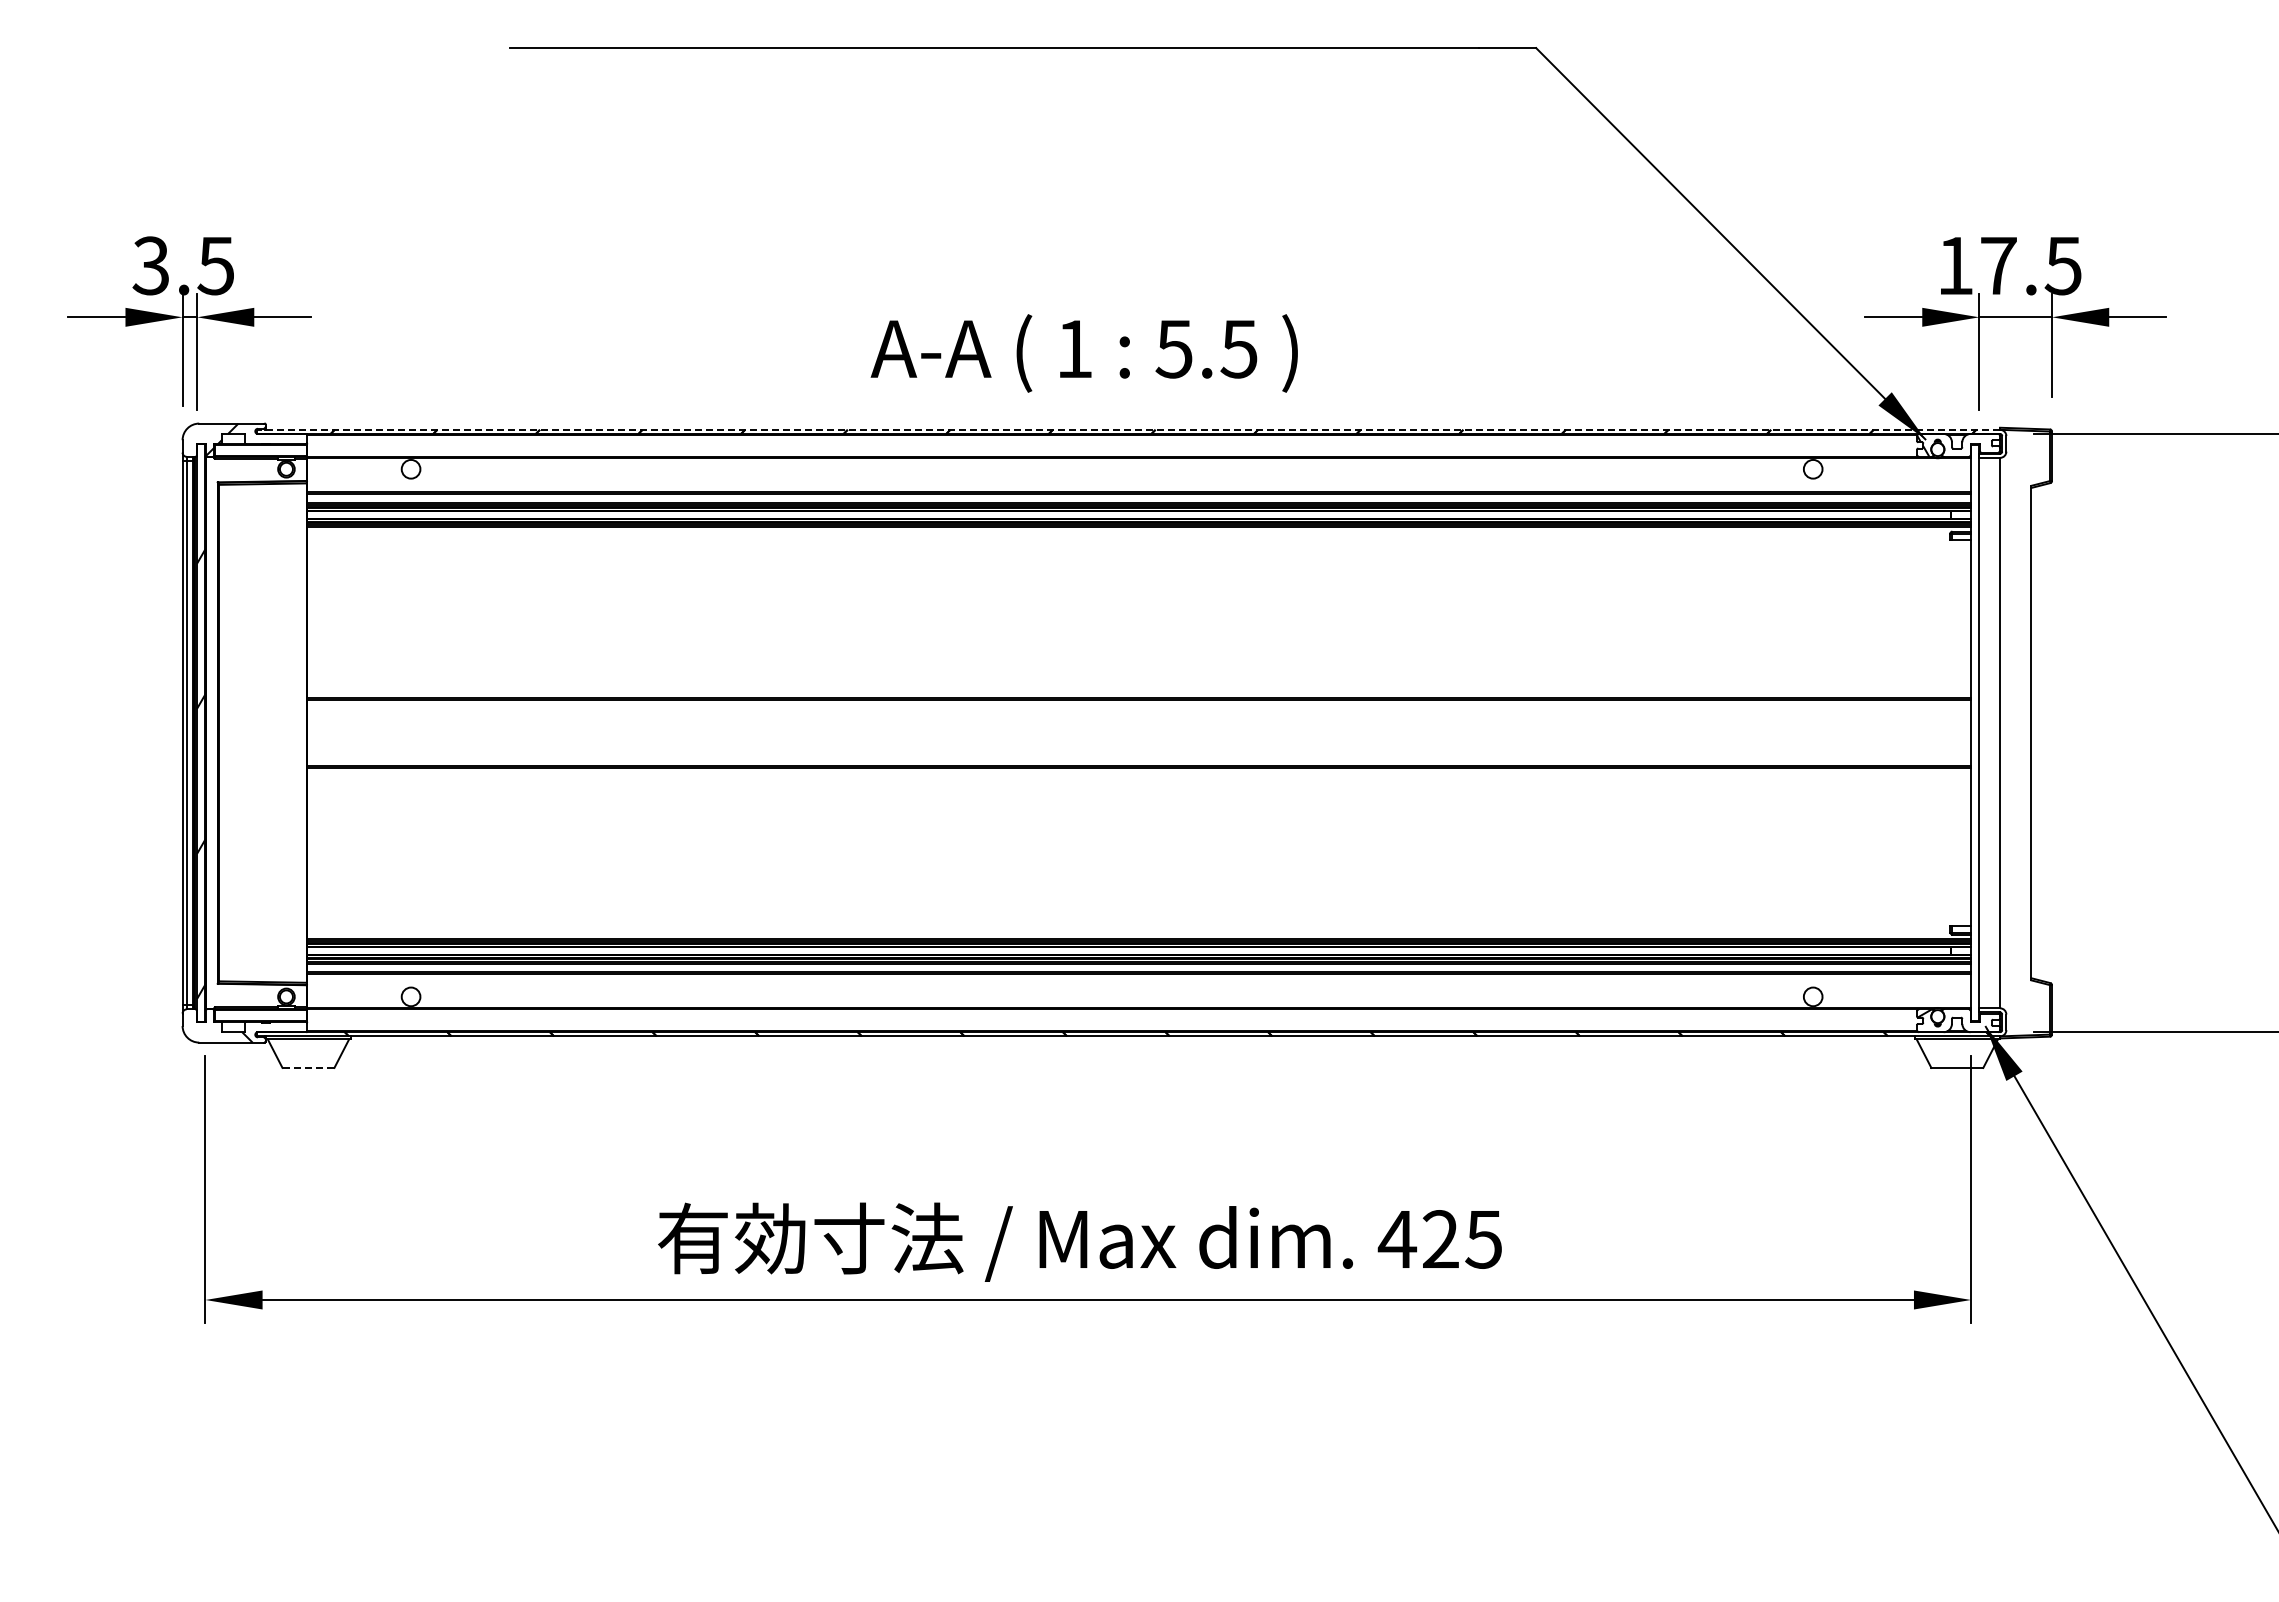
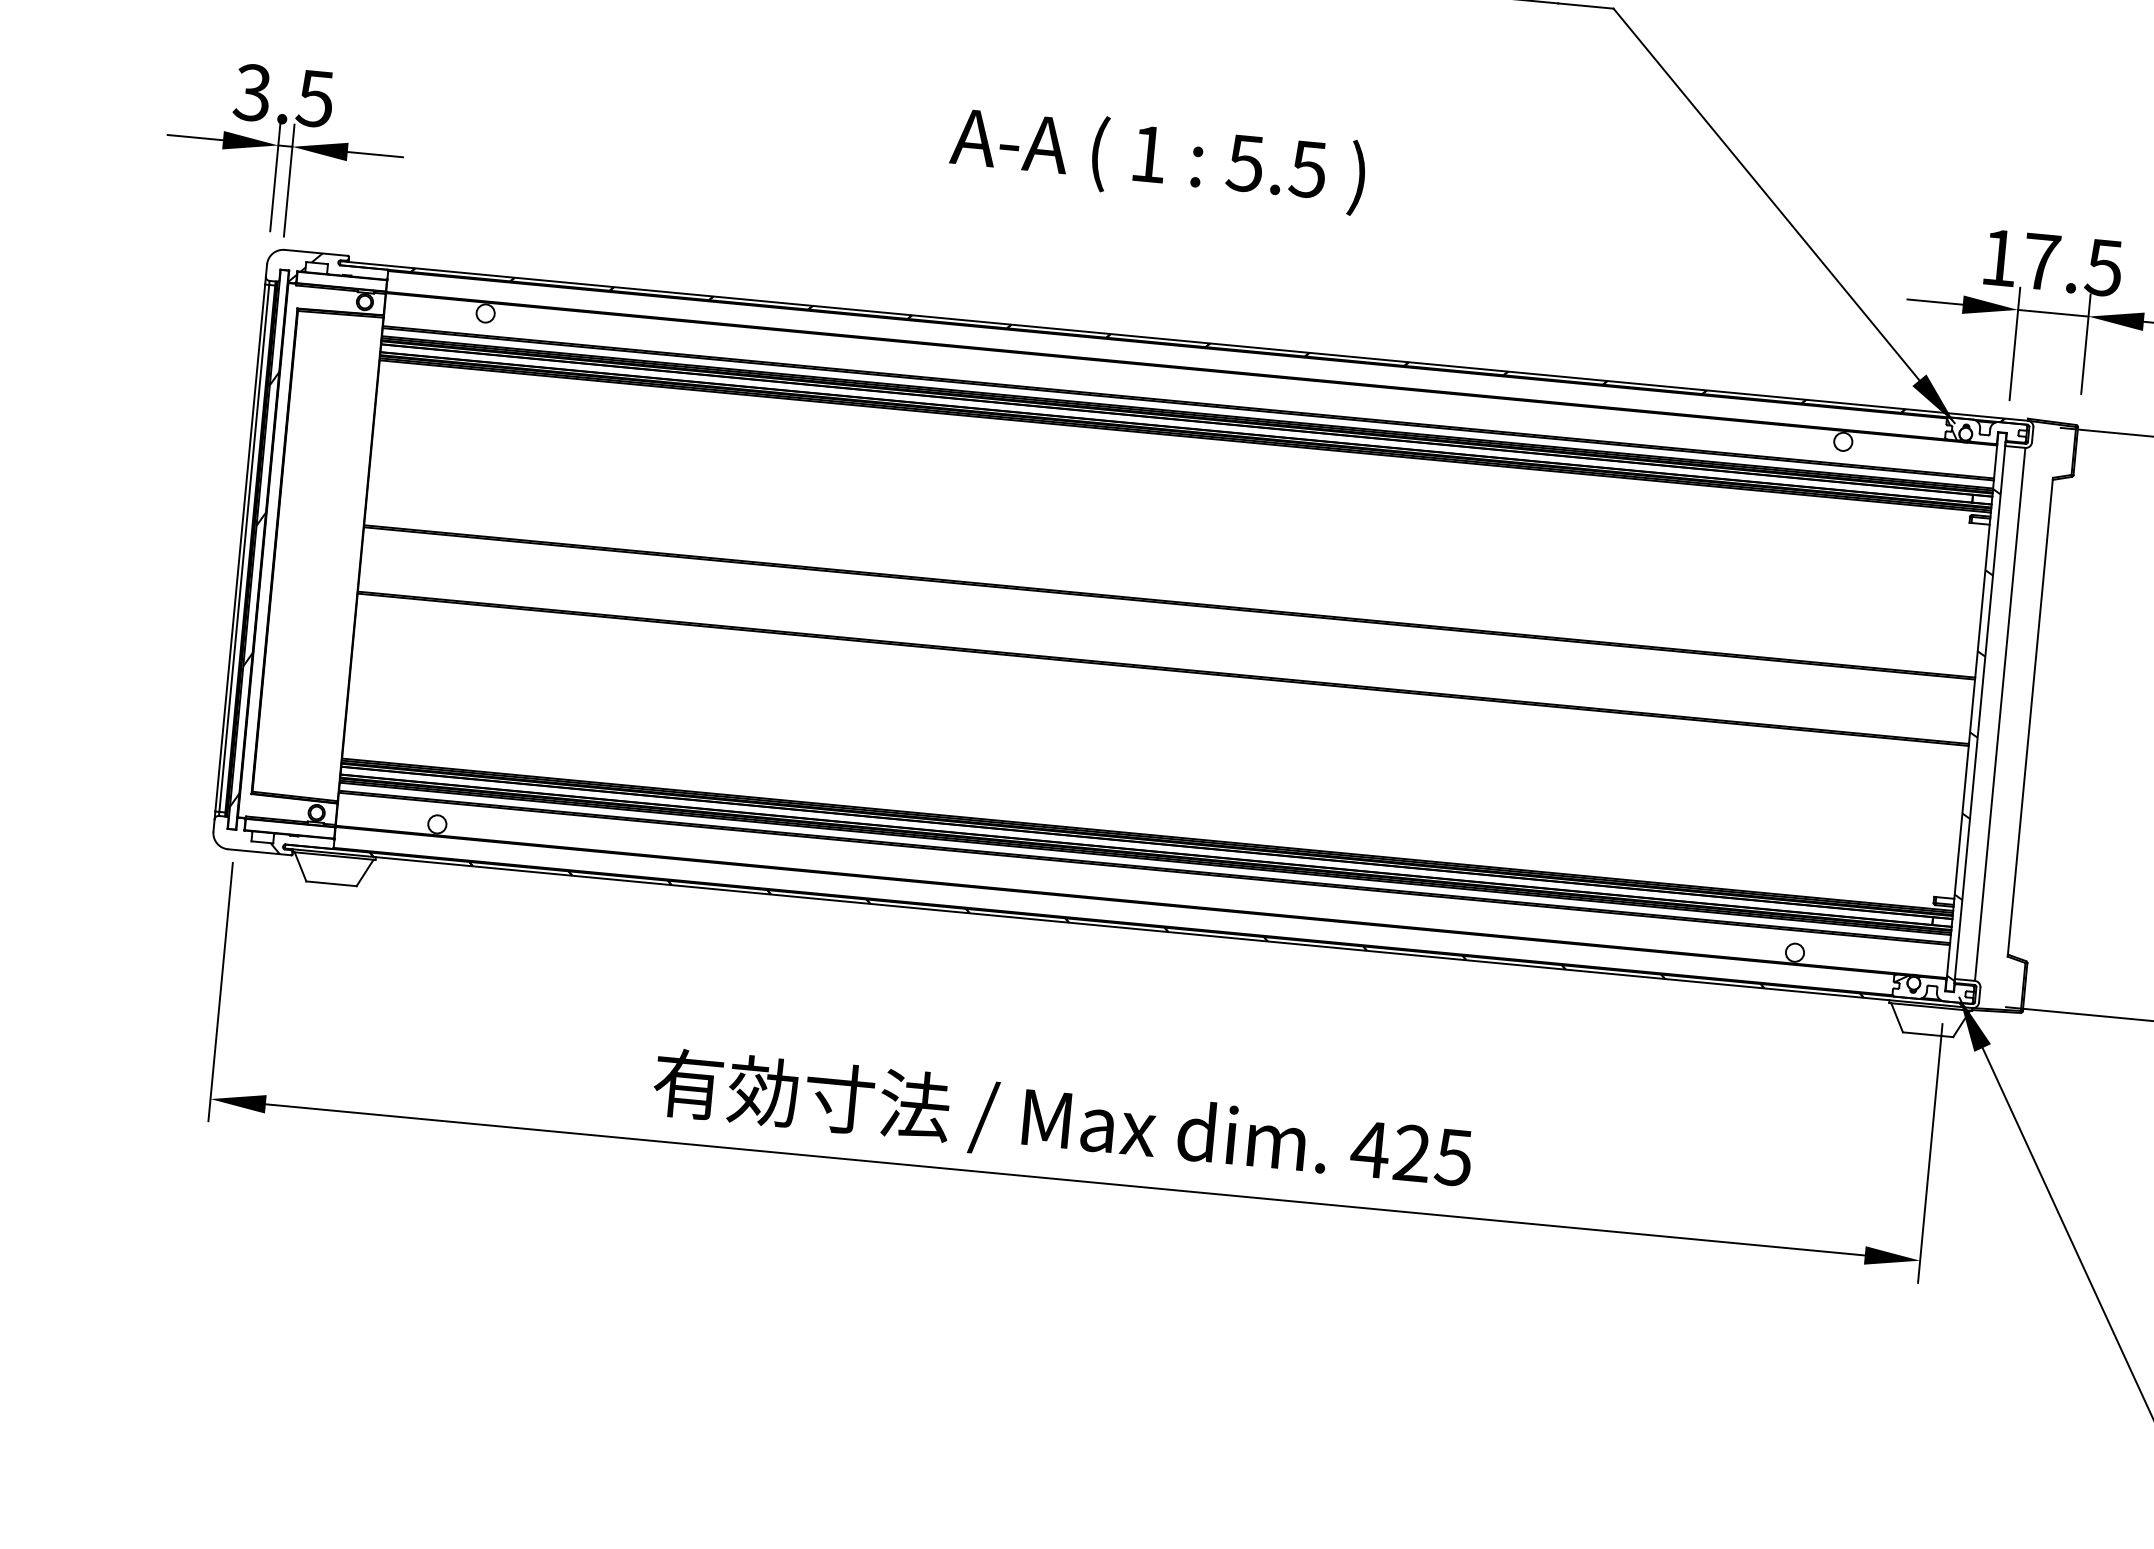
text: (1083, 353) -> (1157, 159), moved
line: (1128, 429) -> (1183, 340), dashed -> solid
hatch: (1975, 756) -> (1974, 734), added
line: (308, 1067) -> (331, 883), dashed -> solid

